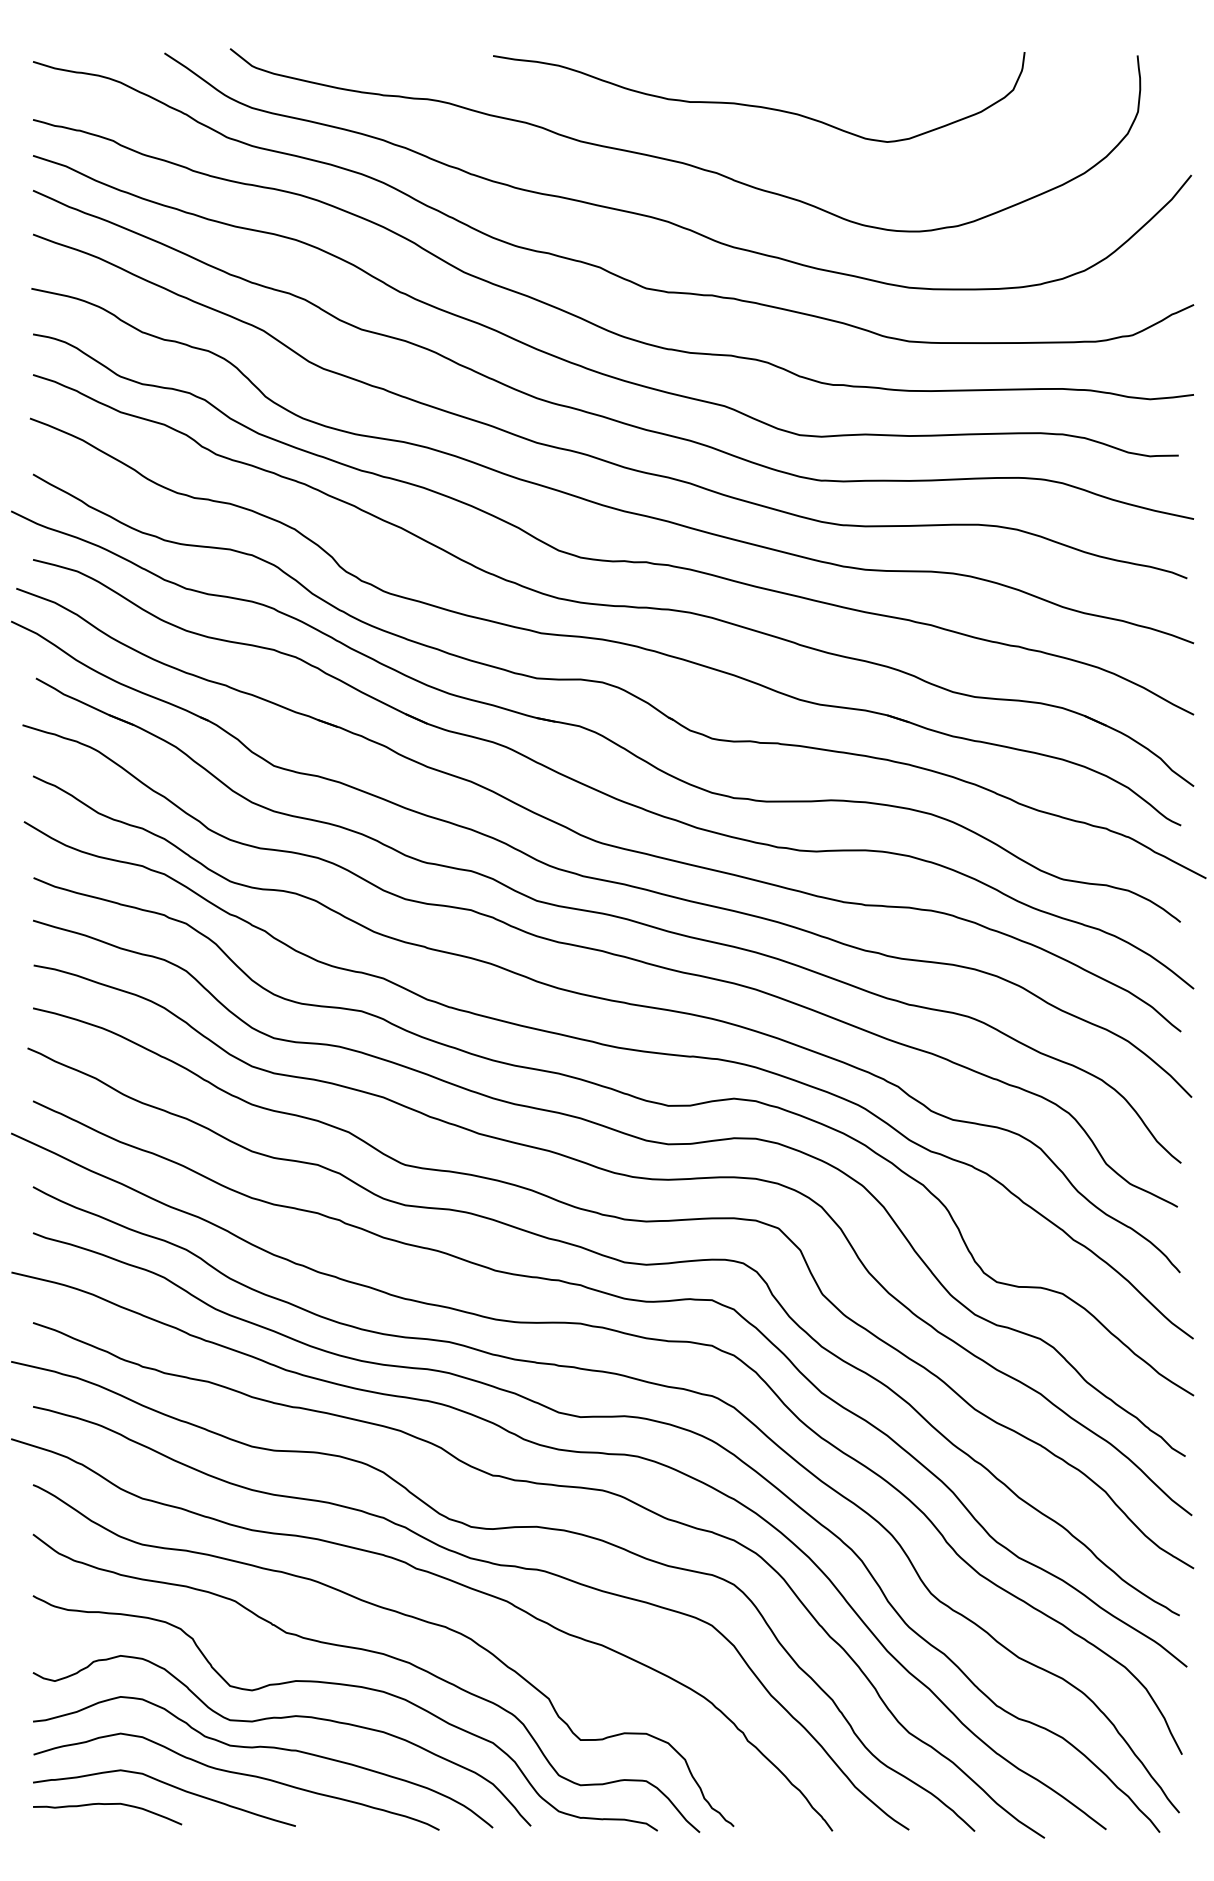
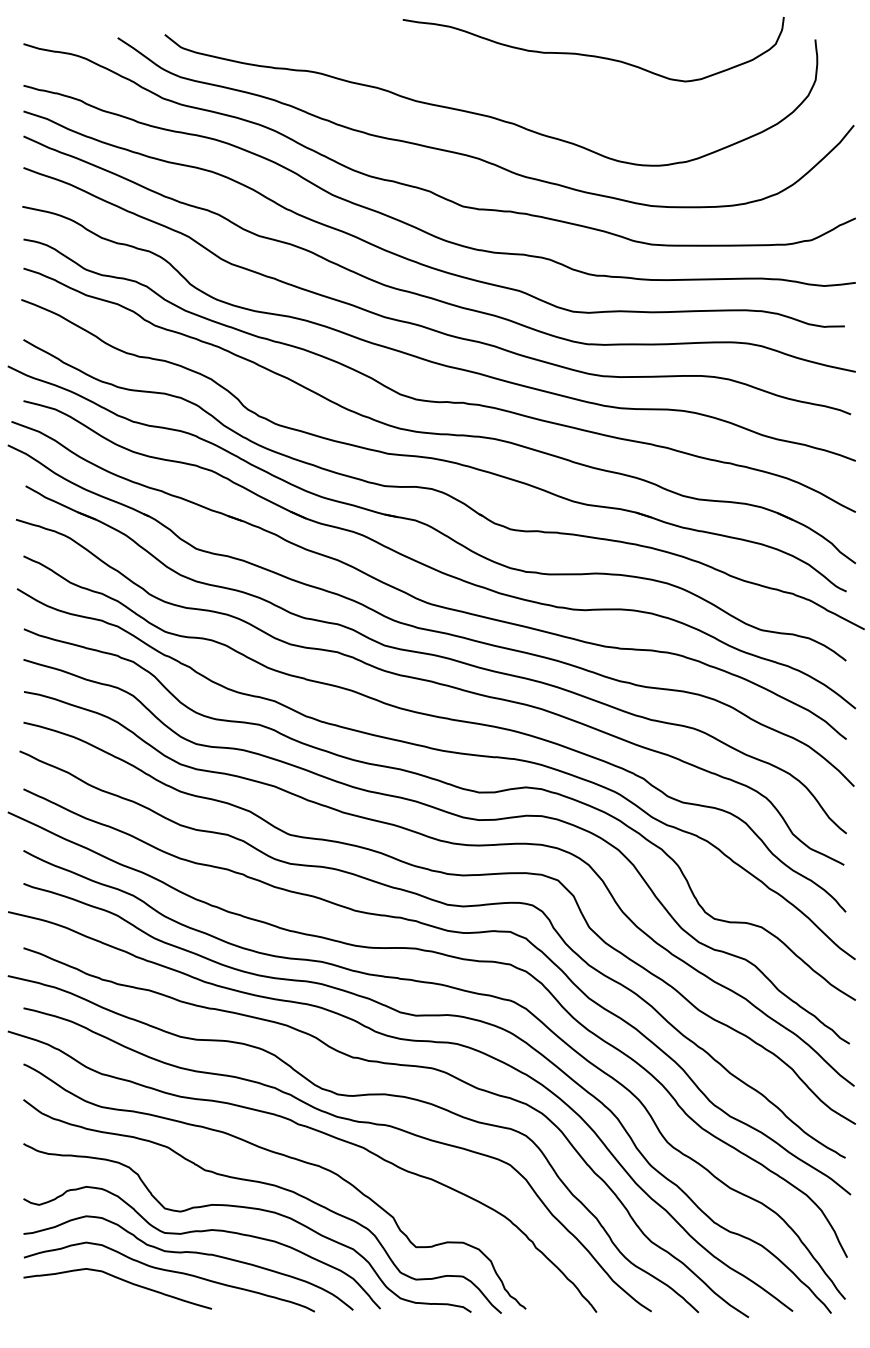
curve: (758, 105) -> (593, 55), moved
curve: (107, 1804) -> (76, 1293), removed

